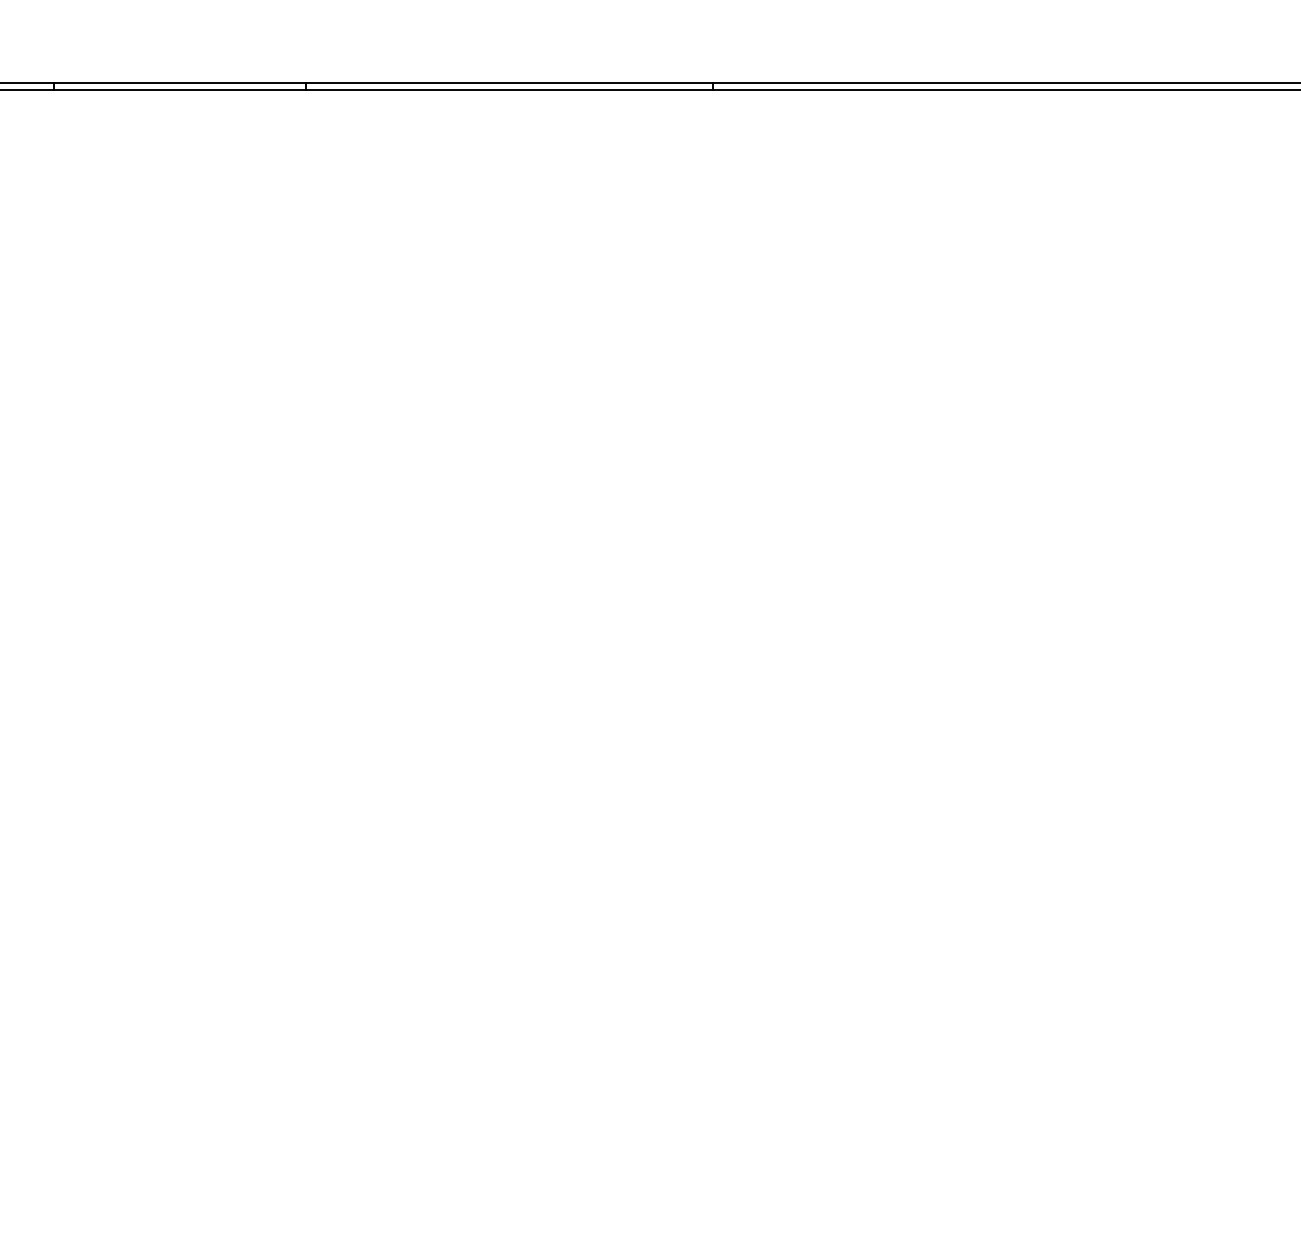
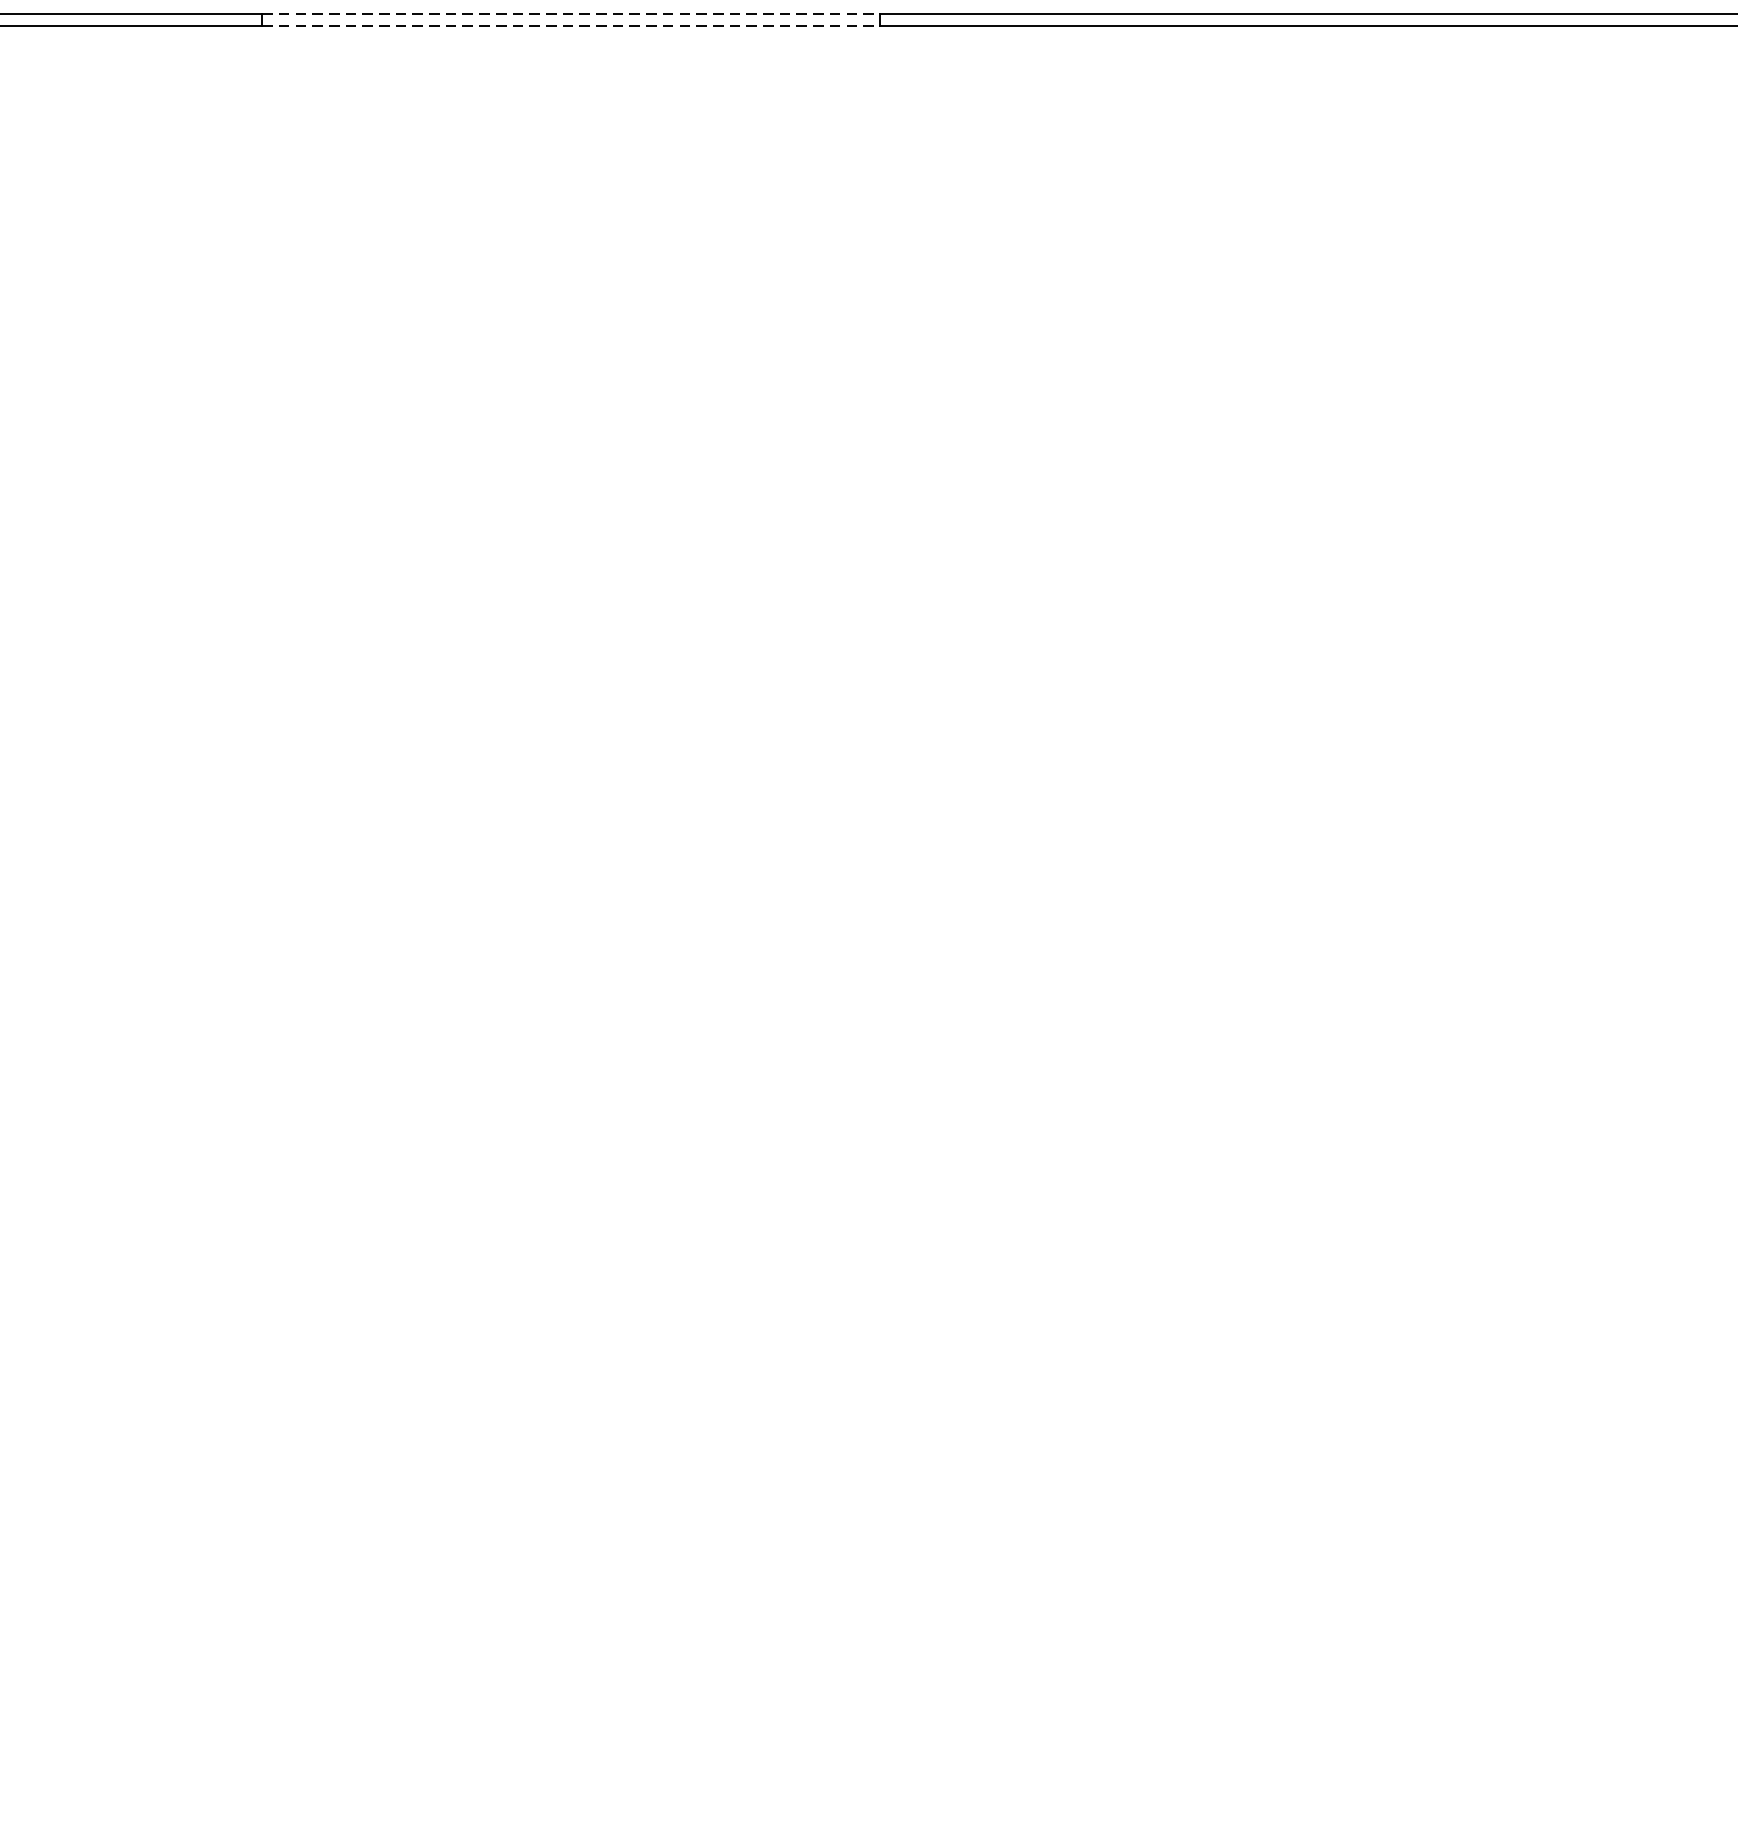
line: (509, 82) -> (571, 14), solid -> dashed
line: (509, 90) -> (571, 26), solid -> dashed

